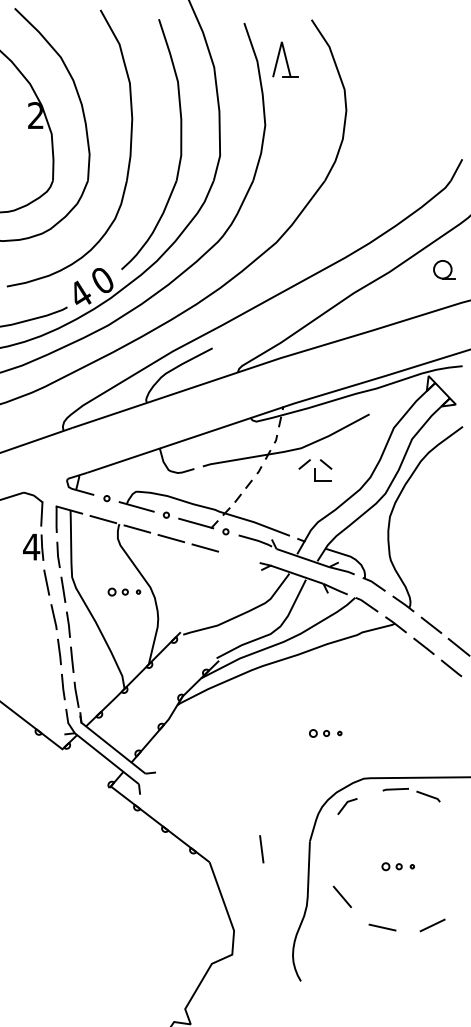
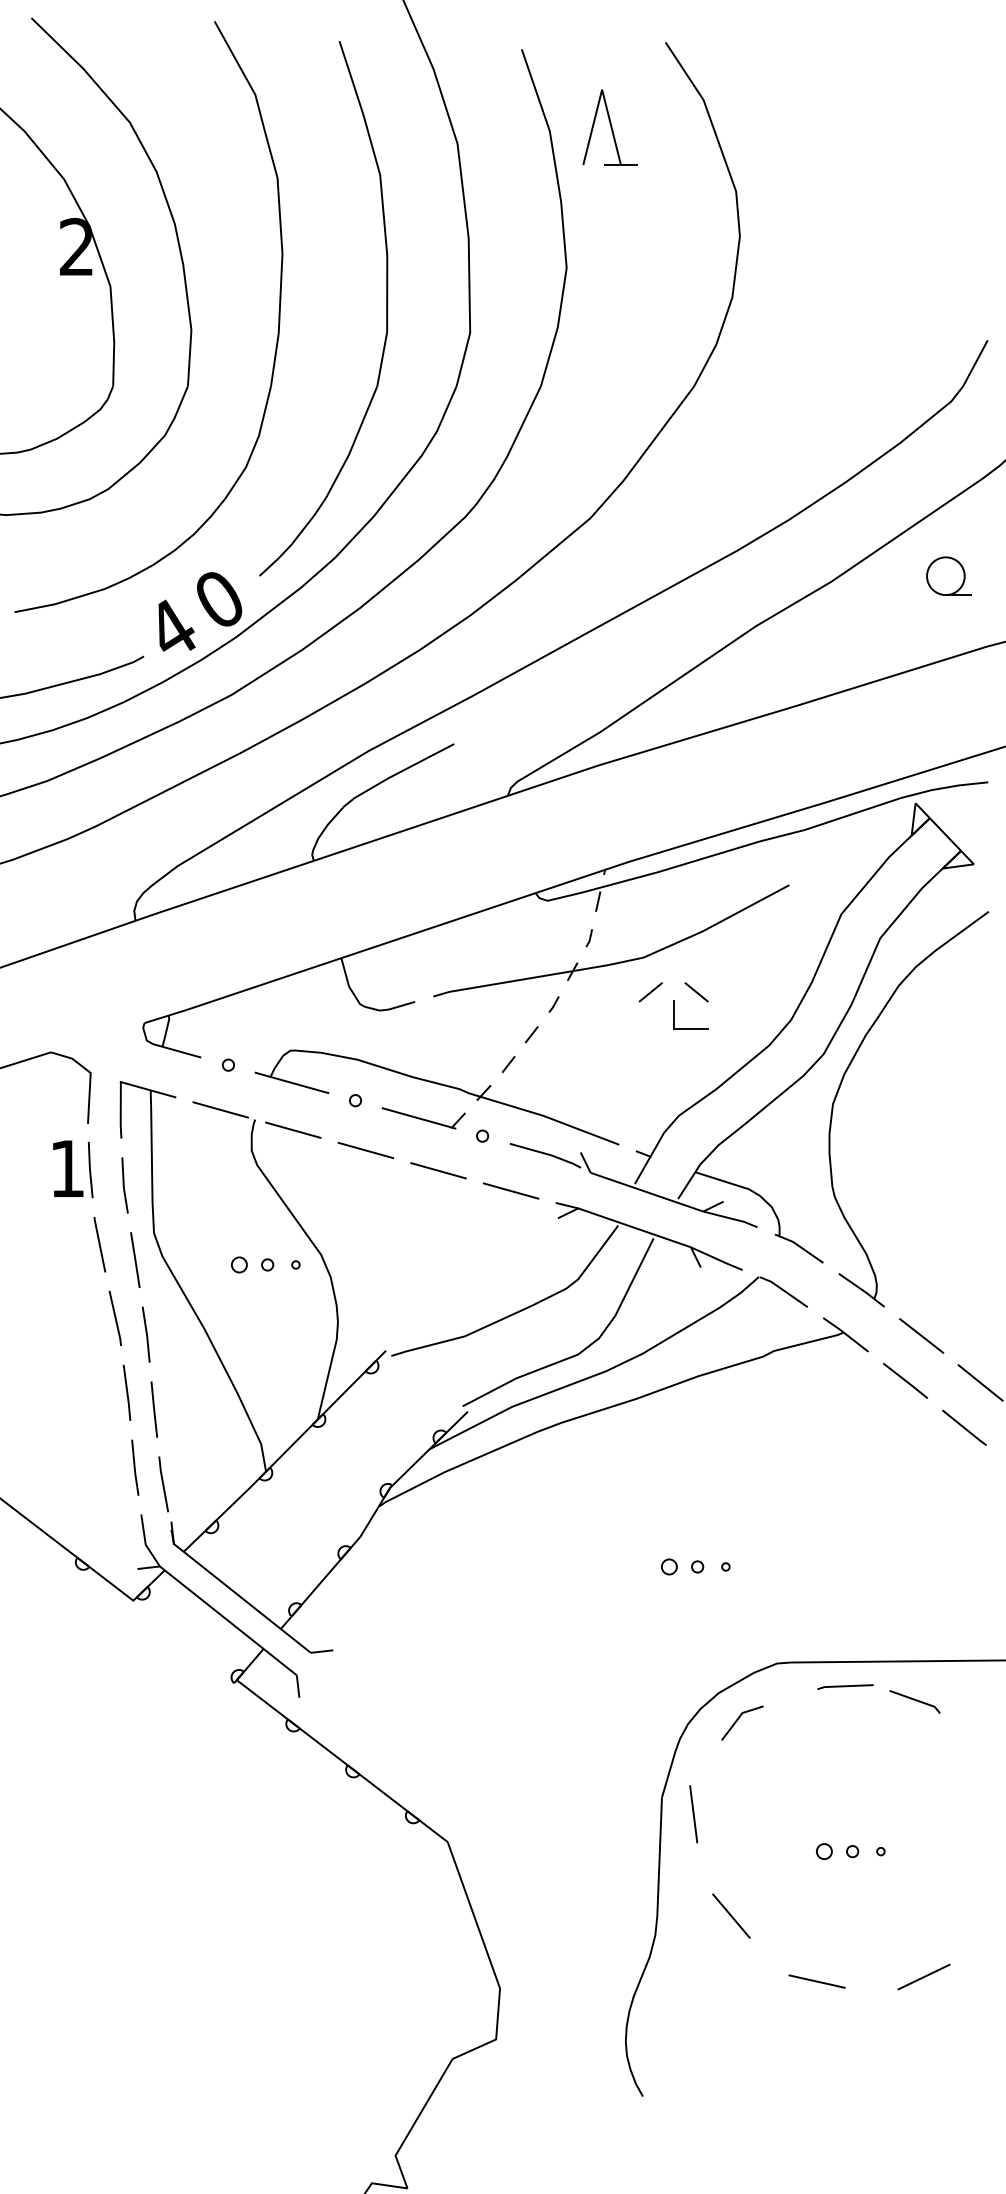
text: (31, 546) -> (67, 1167), 4 -> 1
line: (239, 557) -> (511, 1190), added
line: (261, 849) -> (693, 1814), moved

